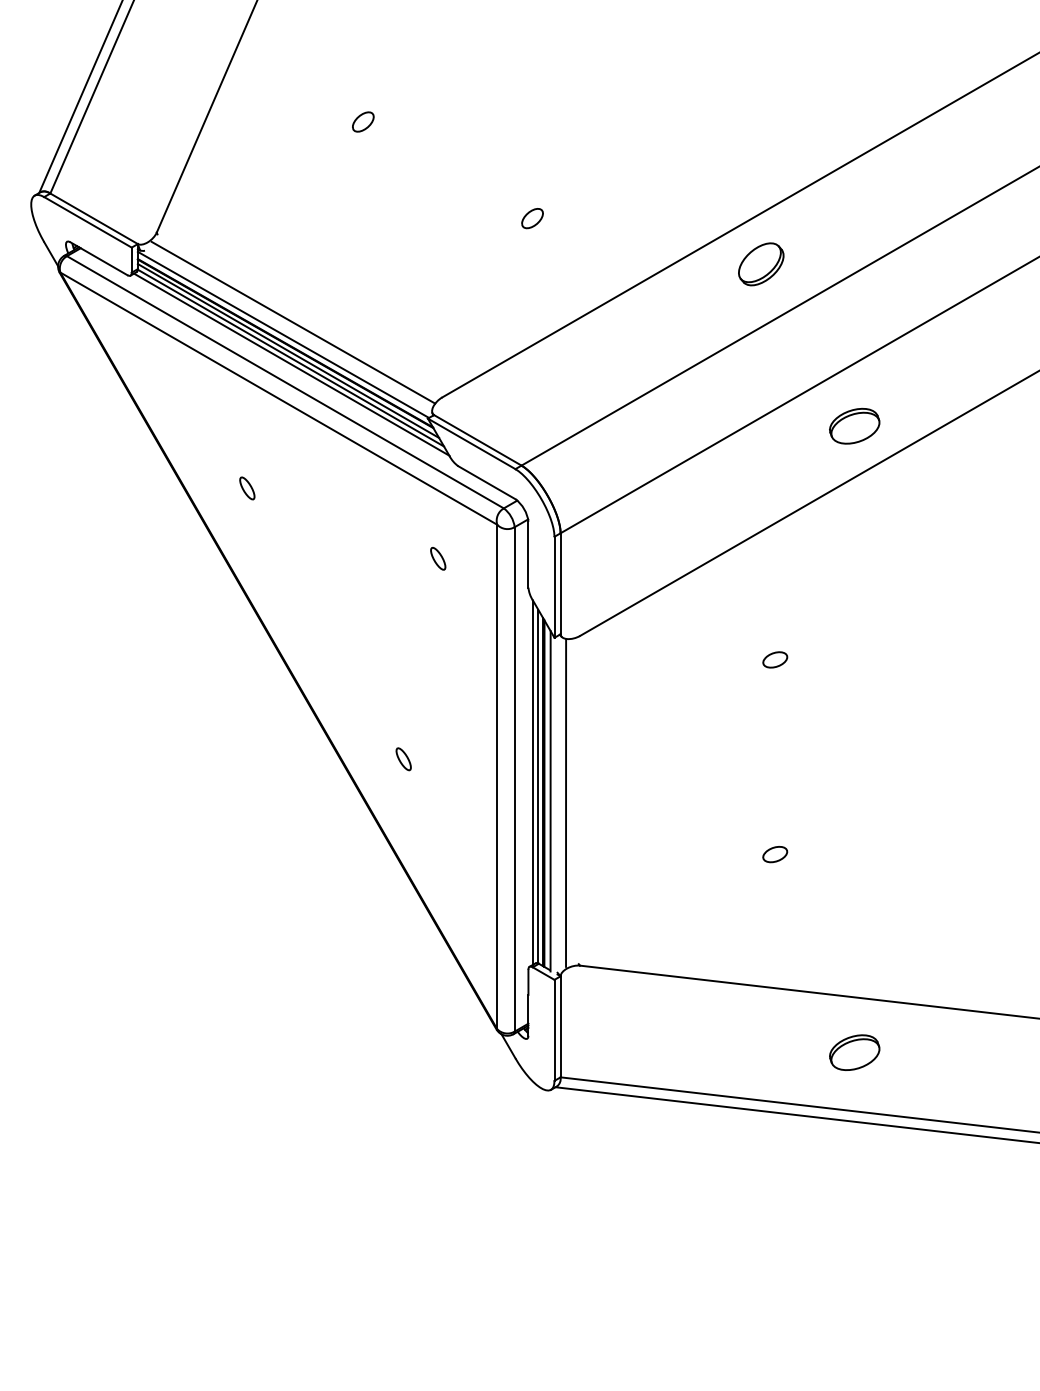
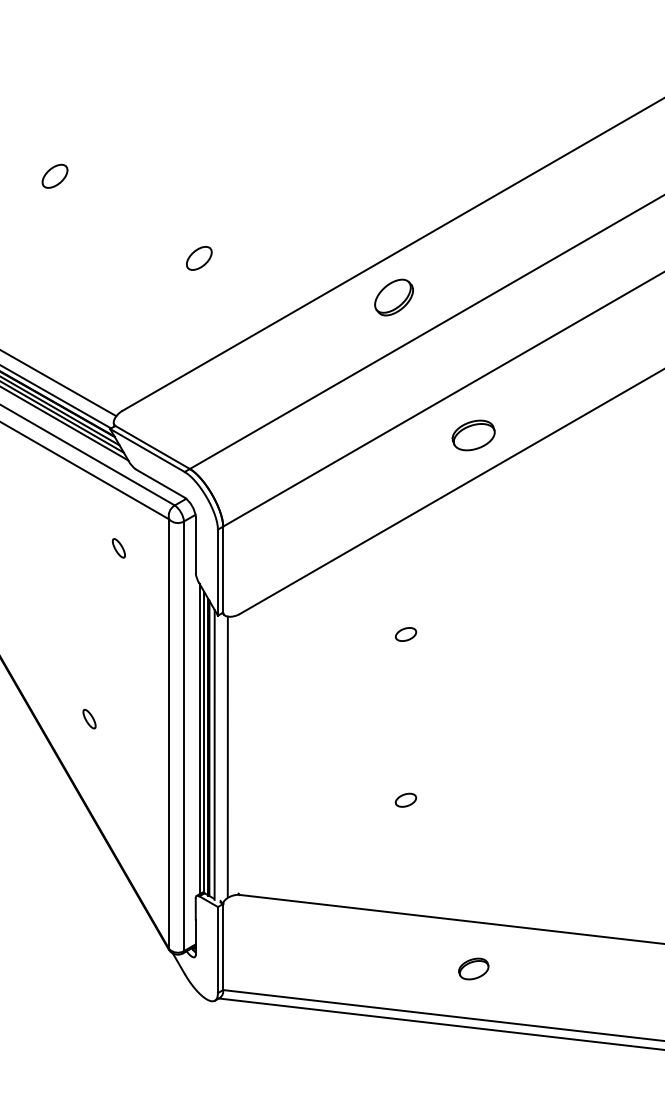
part: (363, 121) -> (55, 175), size x1.4
part: (532, 218) -> (199, 258), size x1.4
part: (854, 1052) -> (473, 968), size x0.7

